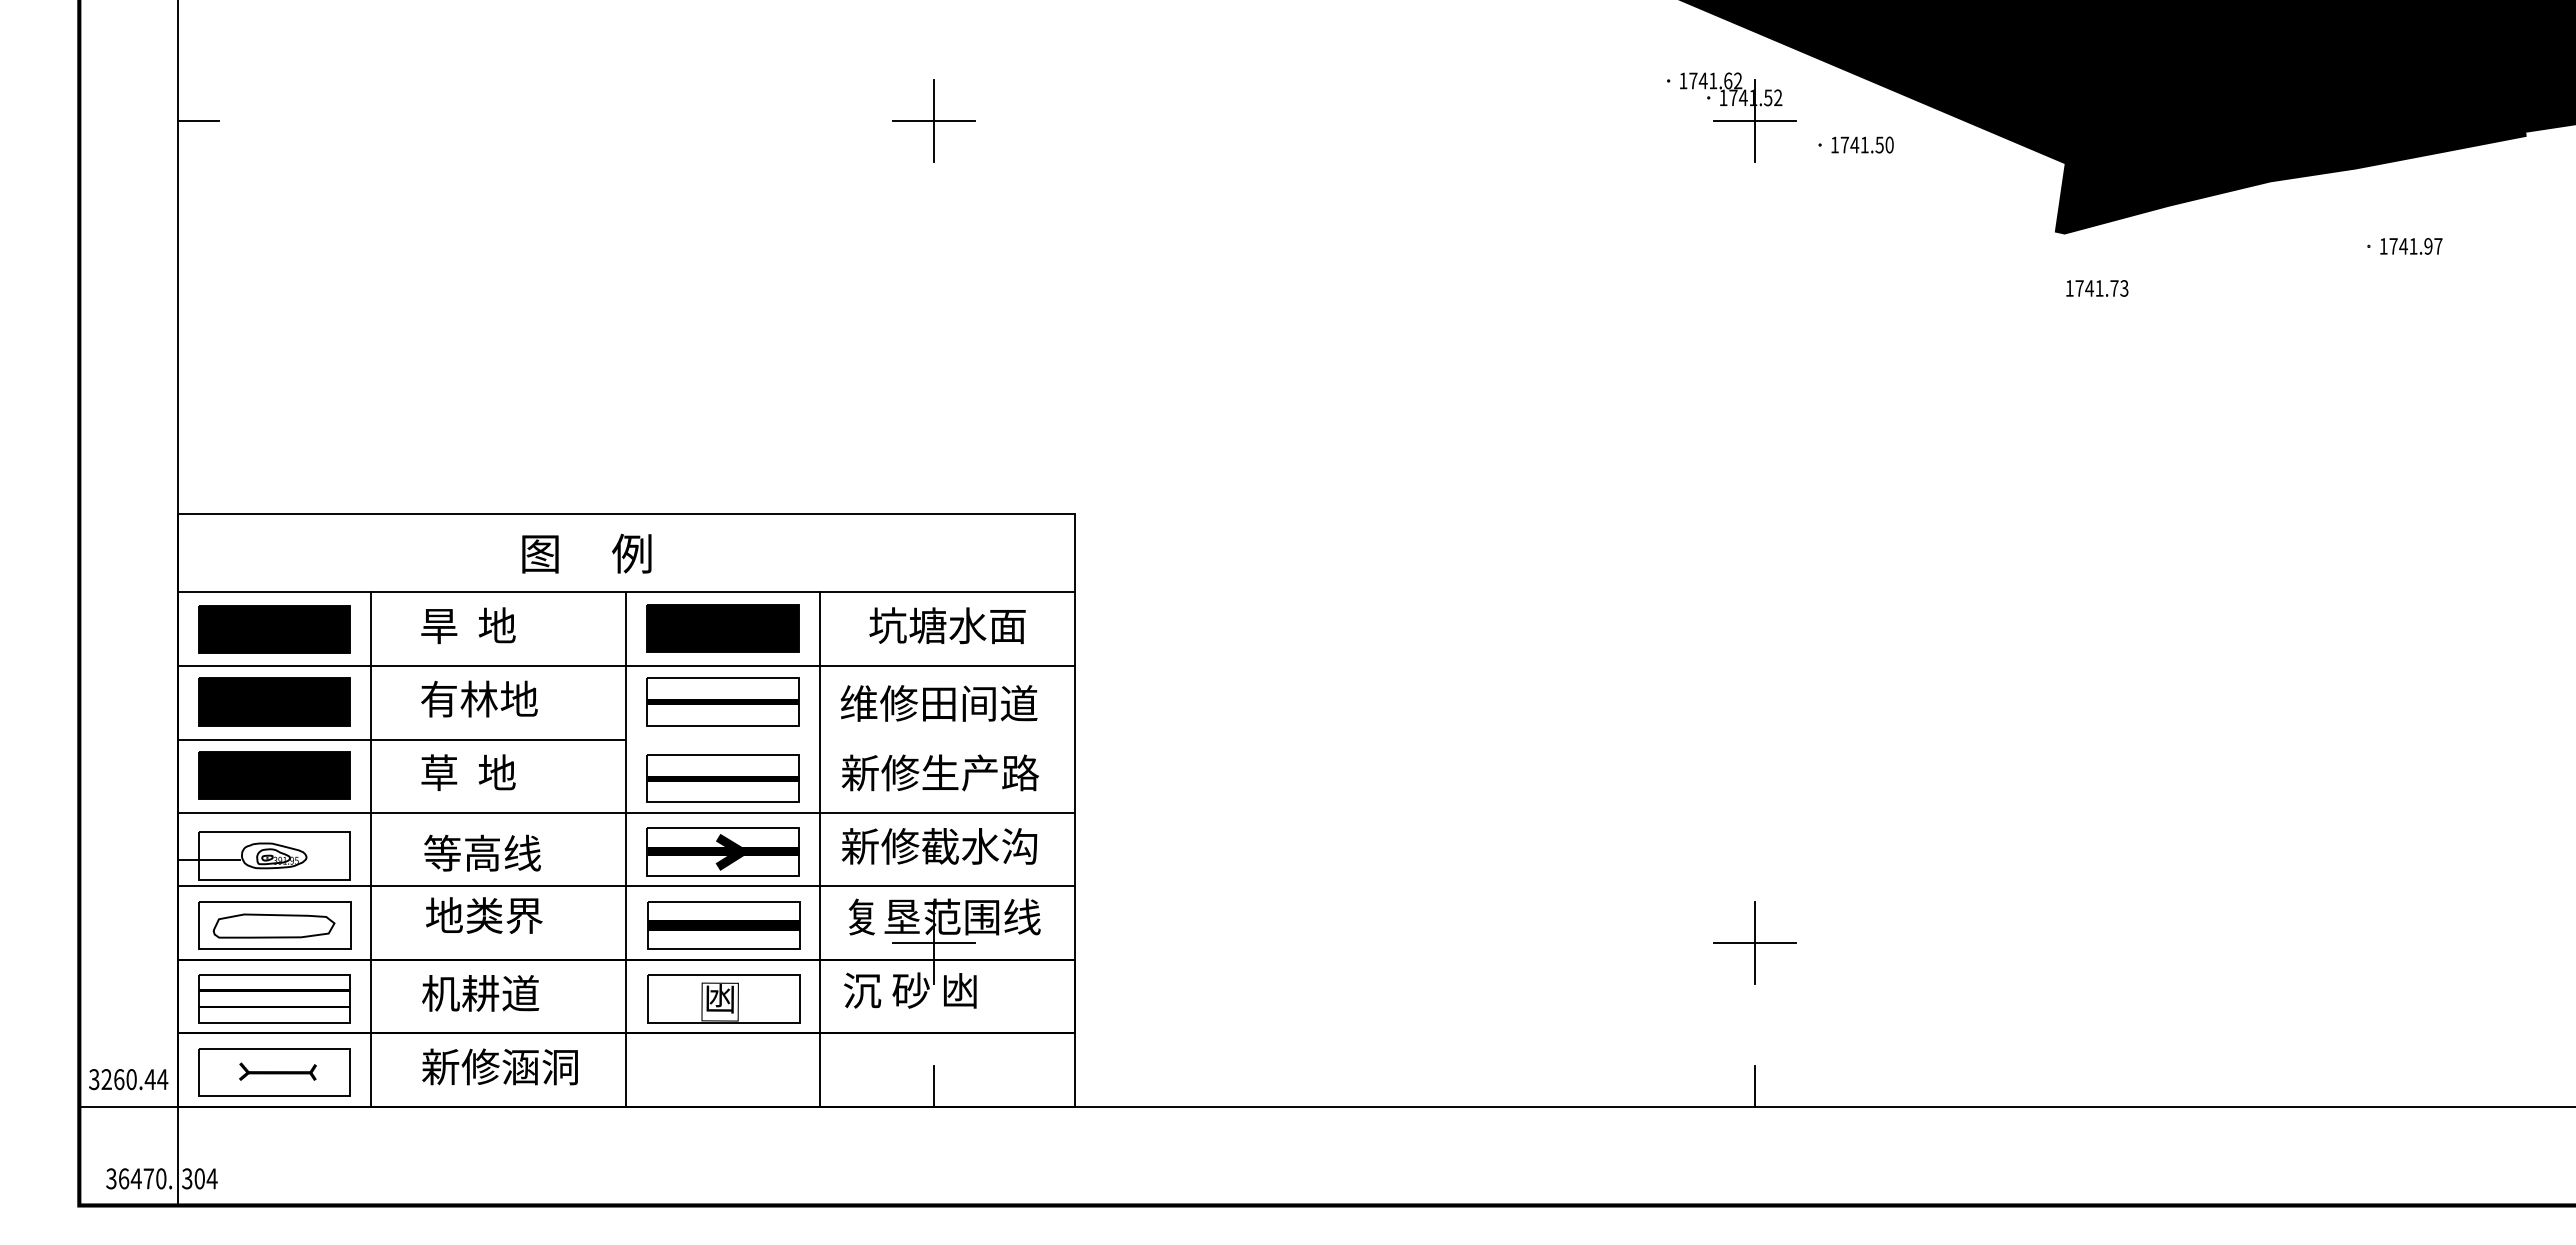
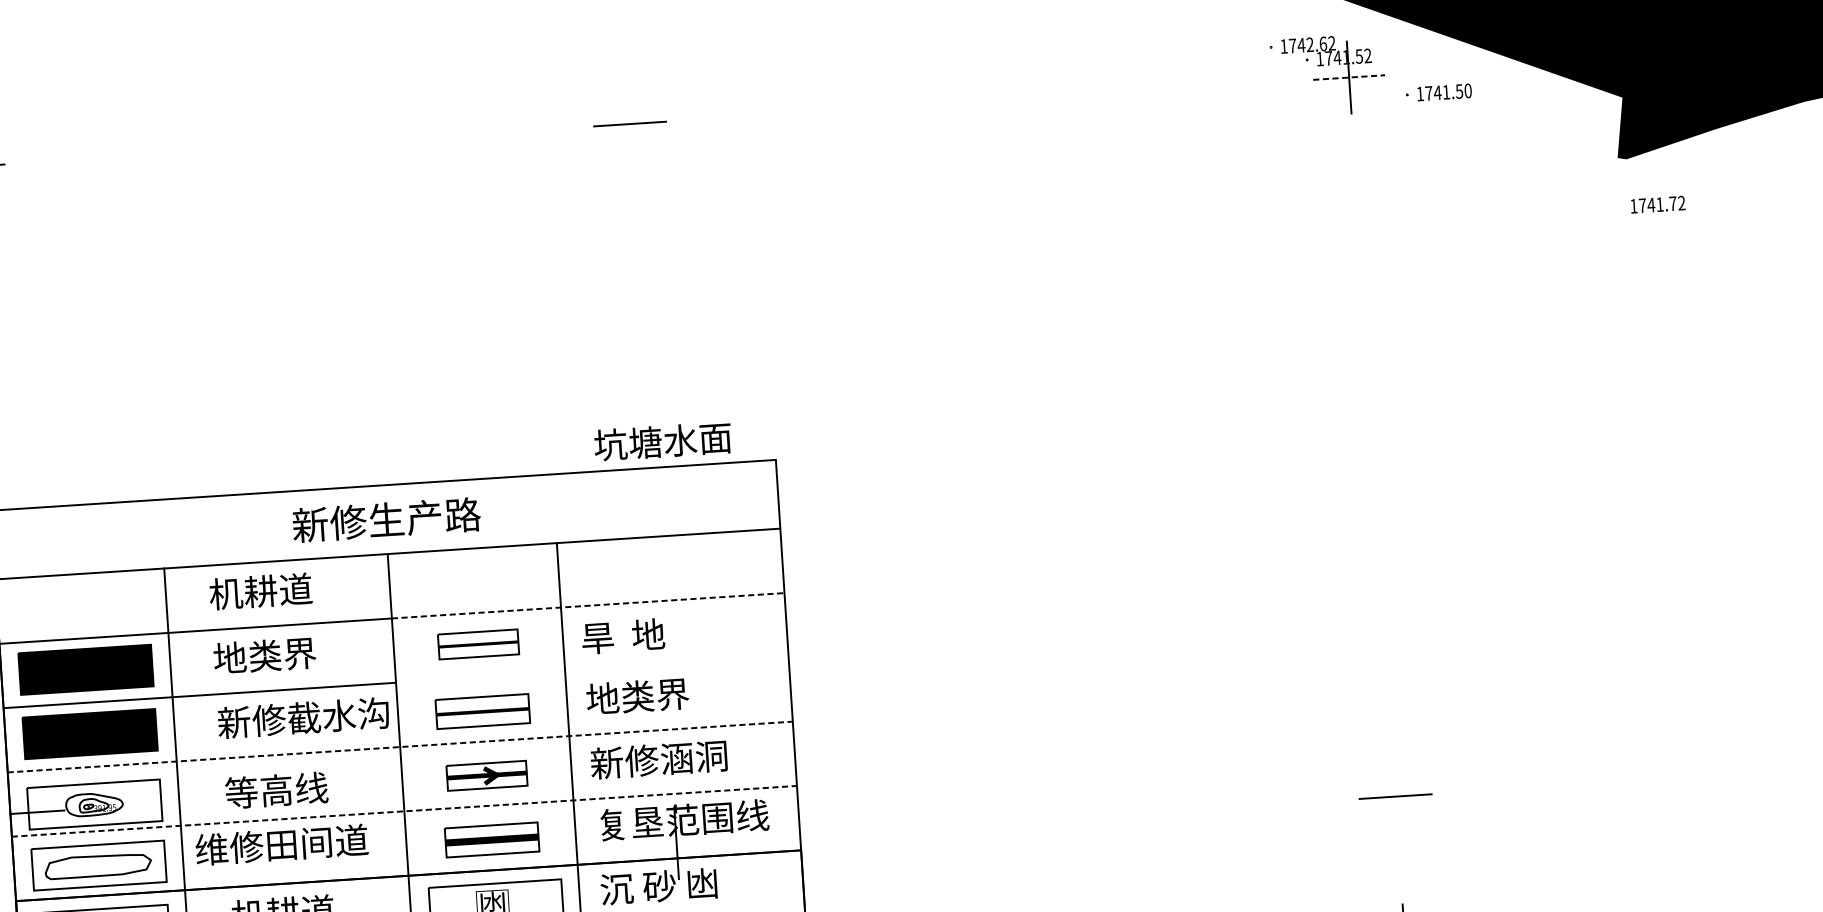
text: (1713, 80) -> (1310, 44), 1741.62 -> 1742.62
line: (933, 120) -> (629, 123), removed
line: (1755, 121) -> (1349, 77), solid -> dashed
text: (2124, 288) -> (1681, 203), 1741.73 -> 1741.72
text: (627, 553) -> (386, 519), 图     例 -> 新修生产路
text: (478, 625) -> (260, 591), 旱  地 -> 机耕道
text: (947, 625) -> (662, 441), moved
part: (722, 628) -> (473, 580), removed
part: (274, 629) -> (81, 606), removed
line: (851, 666) -> (589, 606), solid -> dashed
text: (478, 698) -> (264, 655), 有林地 -> 地类界
part: (722, 701) -> (478, 644), size x0.6
text: (938, 703) -> (667, 633), 维修田间道 -> 旱  地
text: (517, 772) -> (302, 717), 草  地 -> 新修截水沟
text: (940, 772) -> (672, 693), 新修生产路 -> 地类界
part: (722, 778) -> (482, 711), size x0.7
line: (626, 812) -> (400, 746), solid -> dashed
text: (979, 846) -> (711, 756), 新修截水沟 -> 新修涵洞
part: (722, 851) -> (486, 775), size x0.6
line: (626, 886) -> (404, 811), solid -> dashed
text: (484, 915) -> (281, 844), 地类界 -> 维修田间道
part: (723, 925) -> (491, 840), size x0.7
line: (933, 942) -> (676, 843), removed
line: (1755, 942) -> (1395, 796), removed

